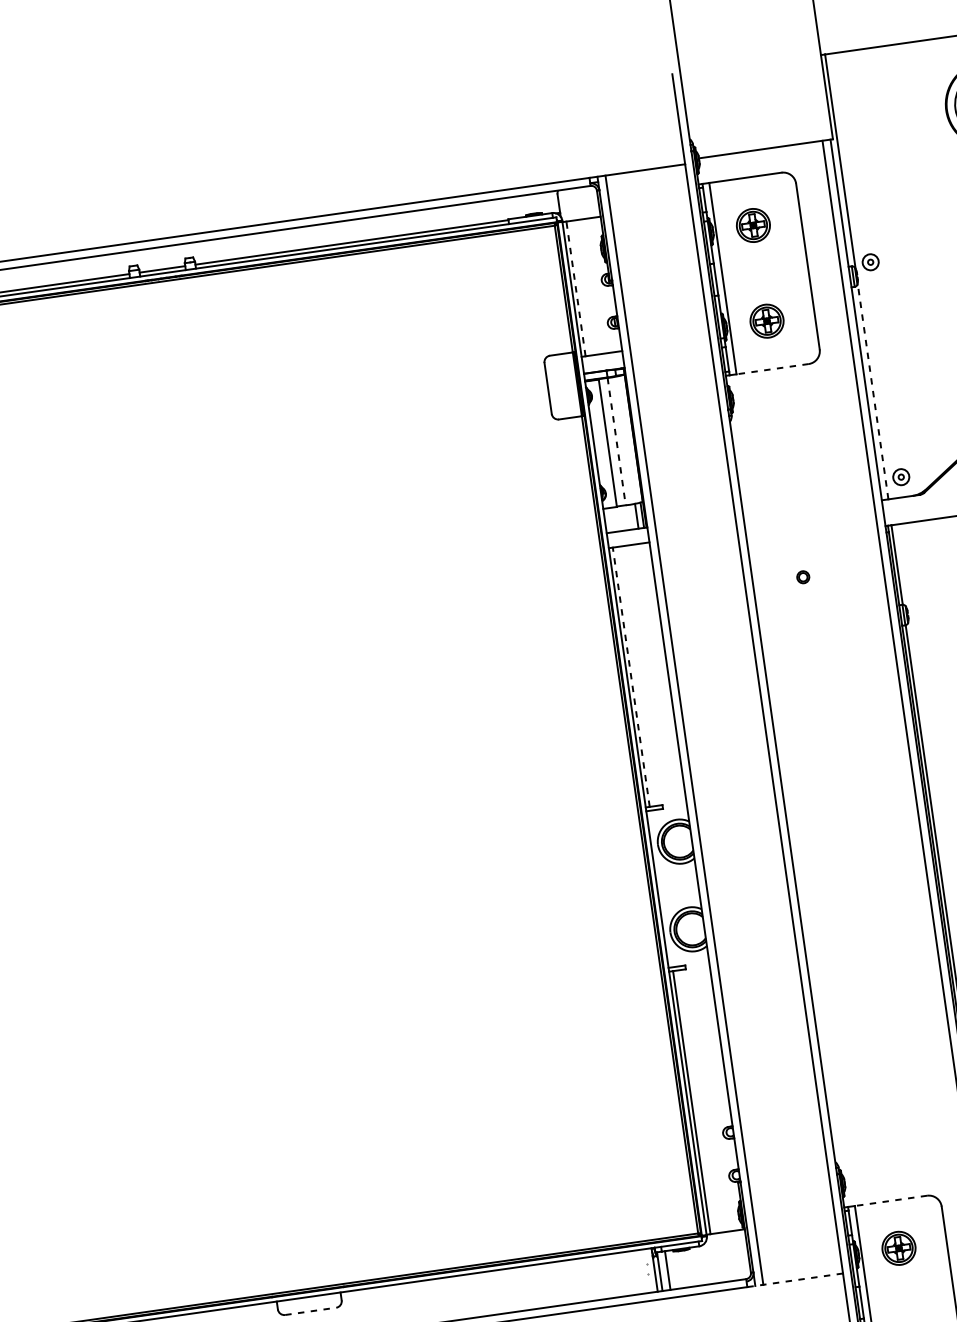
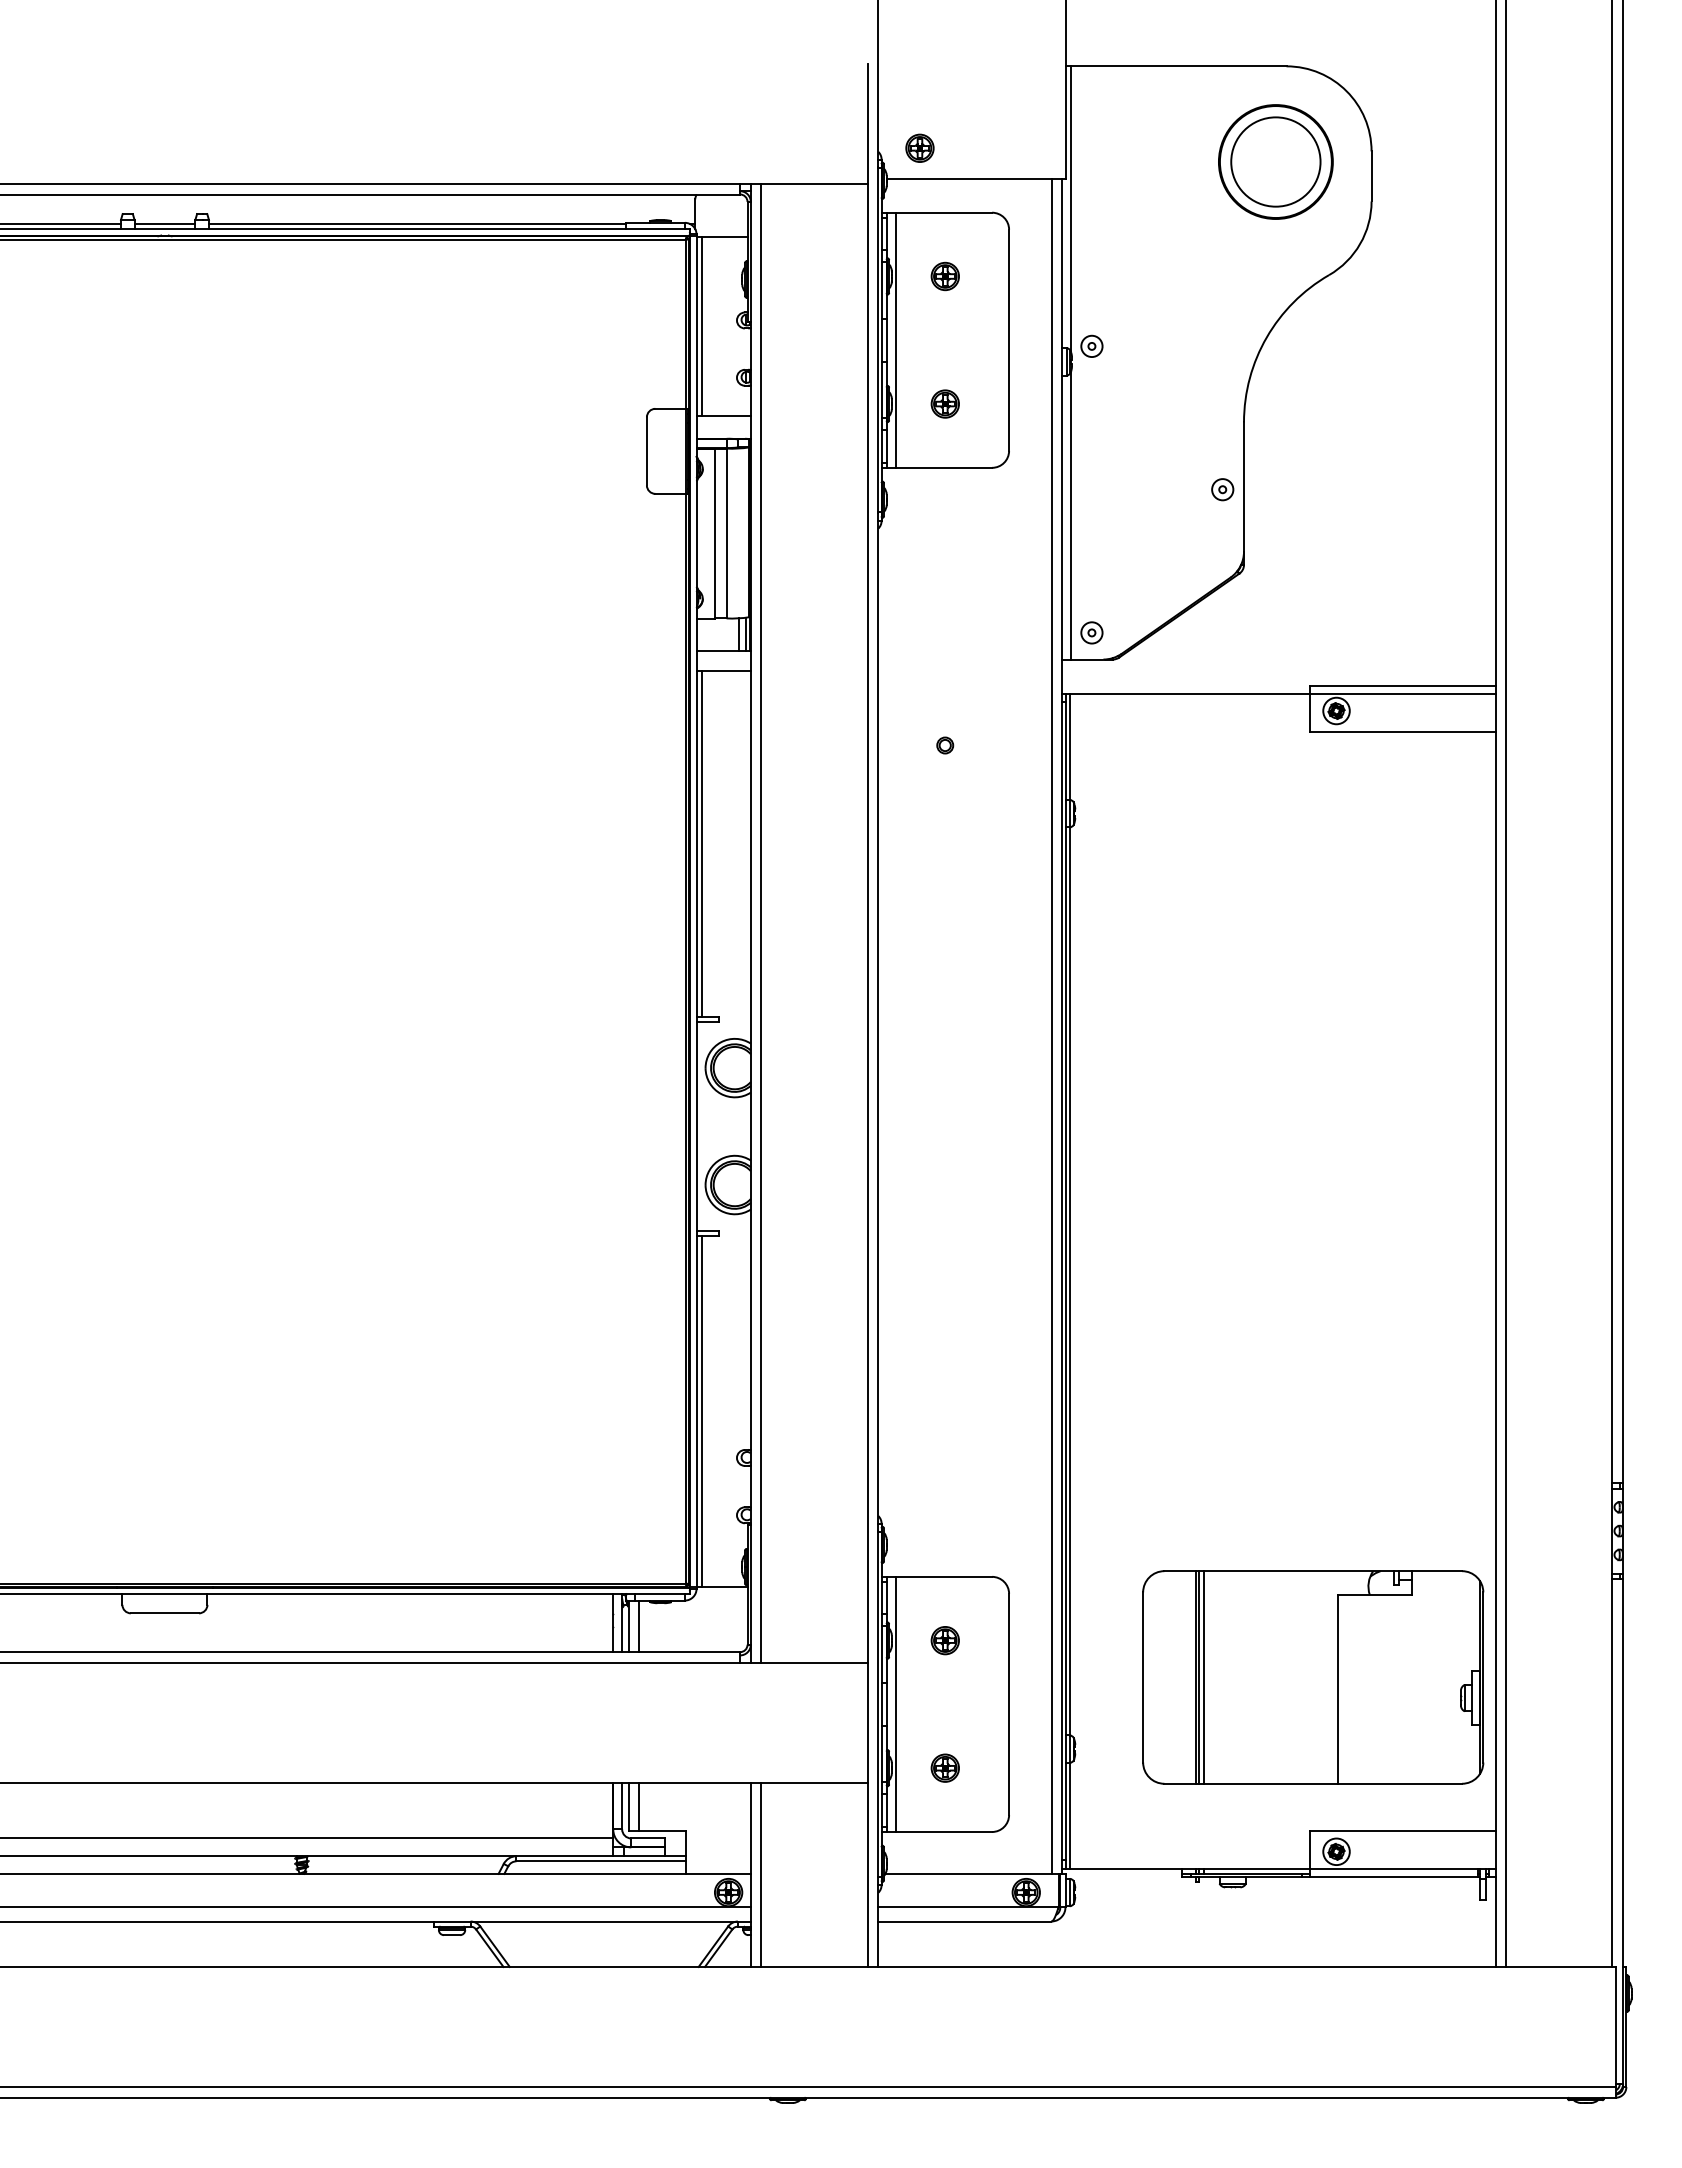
part: (720, 131) -> (919, 147), added
part: (752, 225) -> (944, 276), size x0.62
line: (575, 289) -> (701, 326), dashed -> solid
part: (766, 320) -> (944, 403), size x0.62
line: (772, 368) -> (943, 467), dashed -> solid
line: (873, 391) -> (1071, 515), dashed -> solid
line: (616, 441) -> (726, 533), dashed -> solid
line: (631, 677) -> (701, 844), dashed -> solid
line: (890, 1200) -> (943, 1576), dashed -> solid
part: (898, 1248) -> (944, 1640), size x0.62
line: (648, 1271) -> (613, 1623), added
line: (794, 1280) -> (803, 1662), dashed -> solid
line: (311, 1311) -> (165, 1613), dashed -> solid

